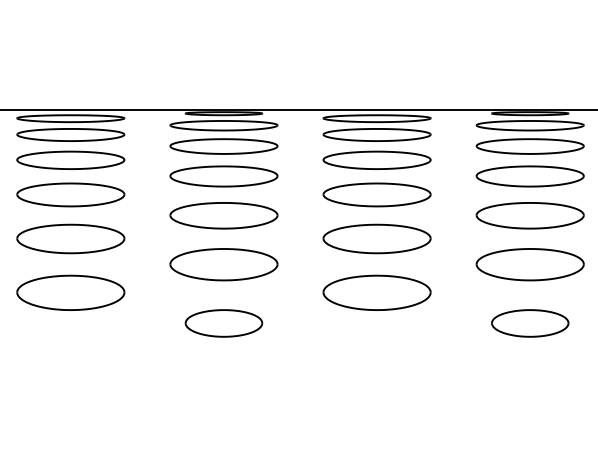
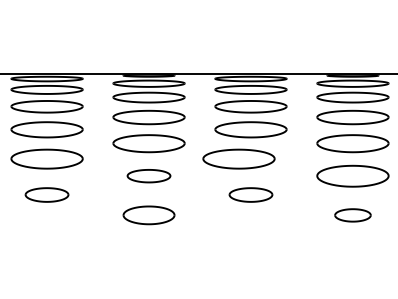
part: (376, 238) -> (238, 158), moved
part: (223, 263) -> (148, 175), size x0.6
part: (69, 292) -> (46, 194), size x0.6
part: (376, 292) -> (250, 194), size x0.6
part: (529, 323) -> (352, 215), size x0.7

